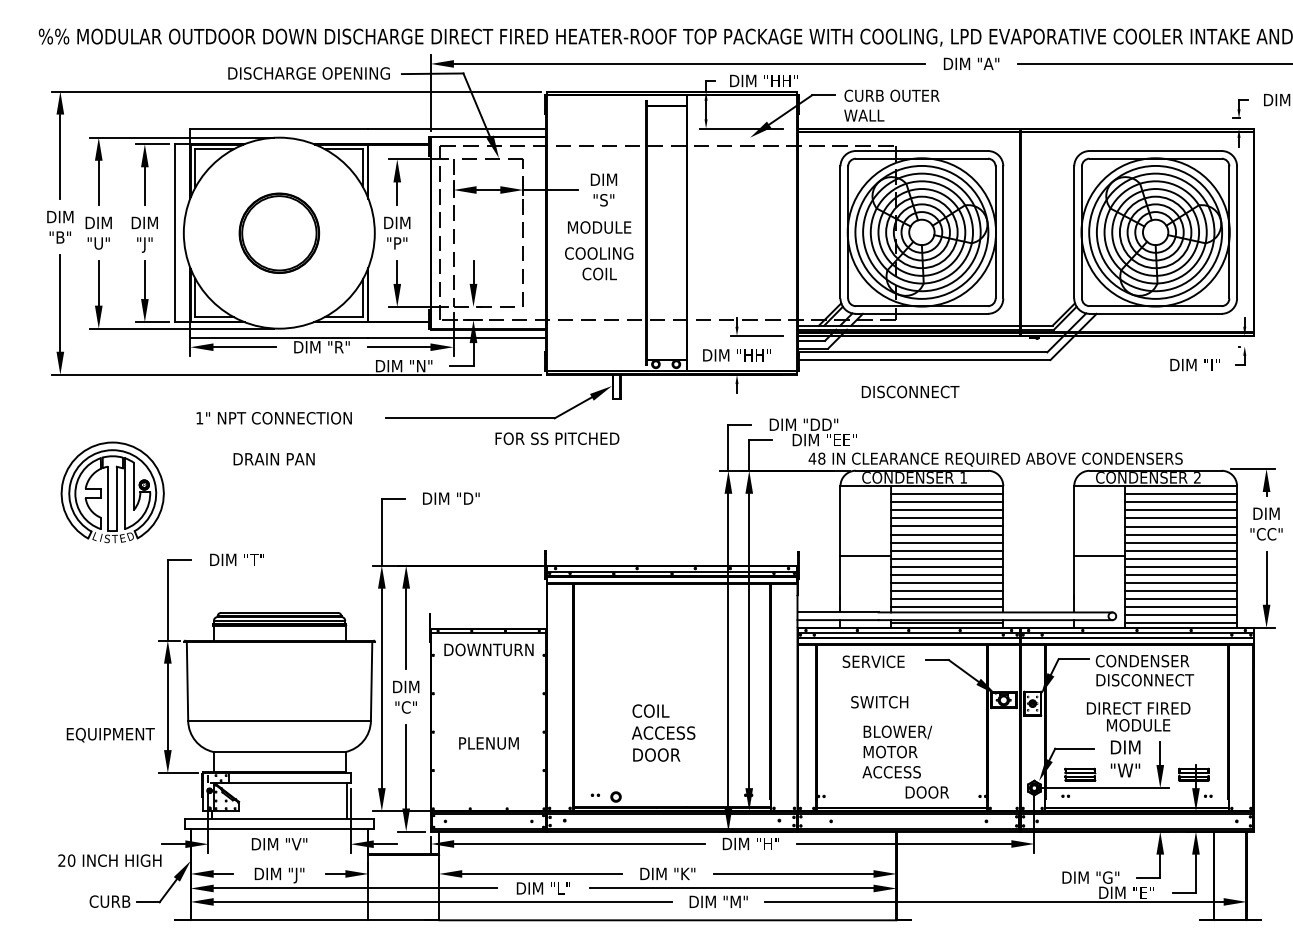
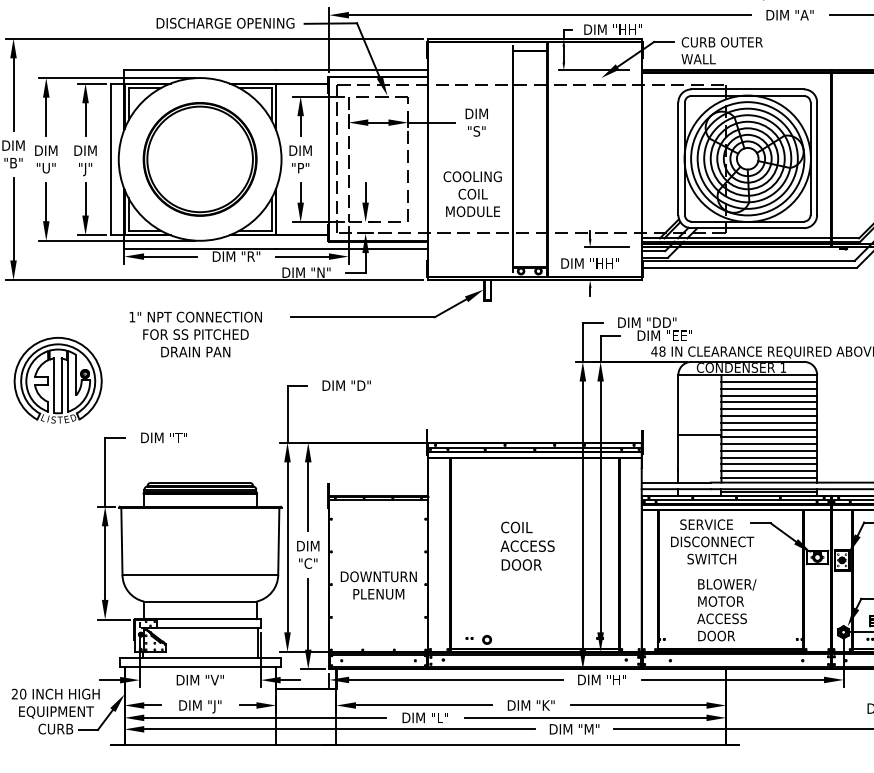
text: (599, 227) -> (473, 211), moved
part: (279, 233) -> (200, 159), size x1.67
text: (910, 391) -> (712, 541), moved
text: (557, 438) -> (196, 334), moved
text: (488, 649) -> (378, 576), moved
text: (663, 732) -> (527, 545), moved
text: (110, 734) -> (56, 711), moved
text: (926, 792) -> (715, 636), moved

